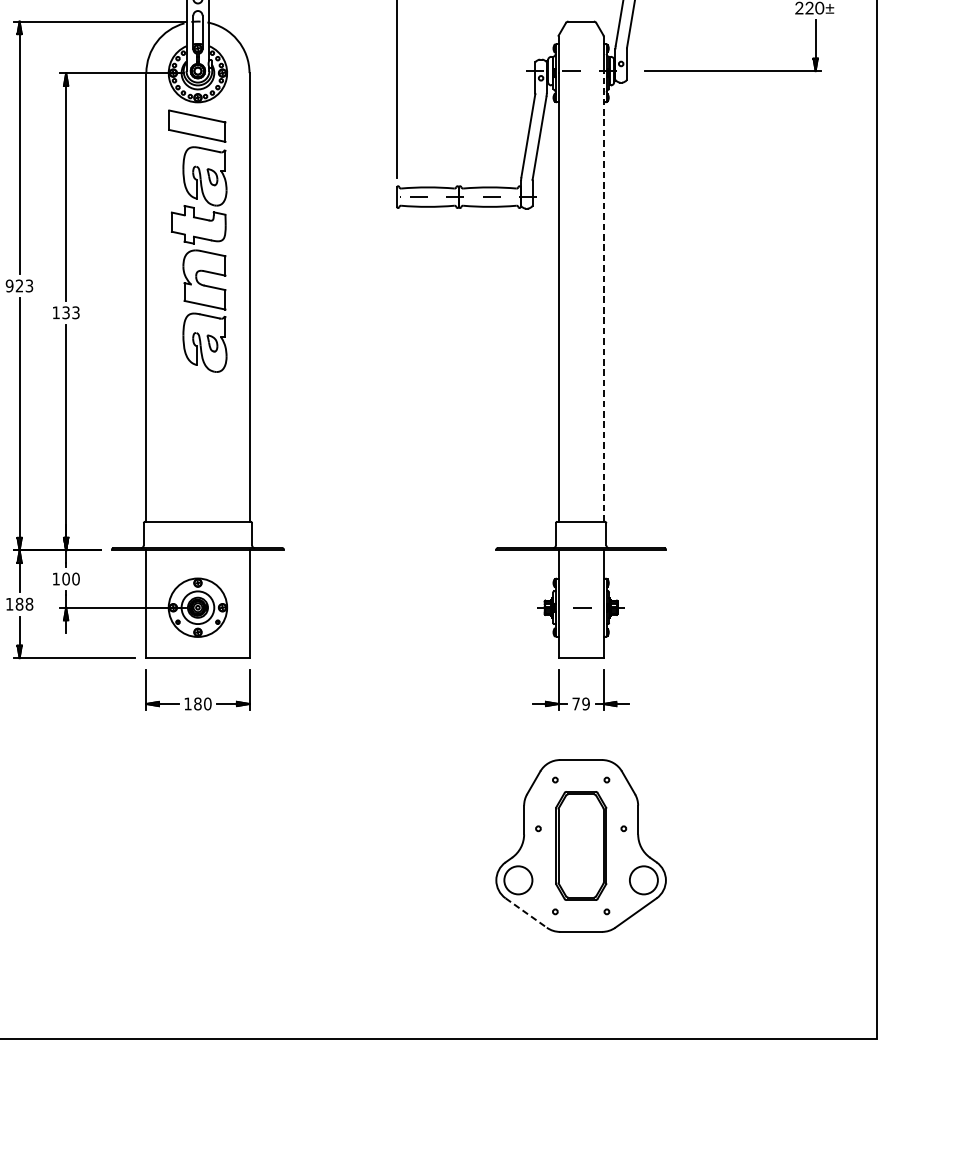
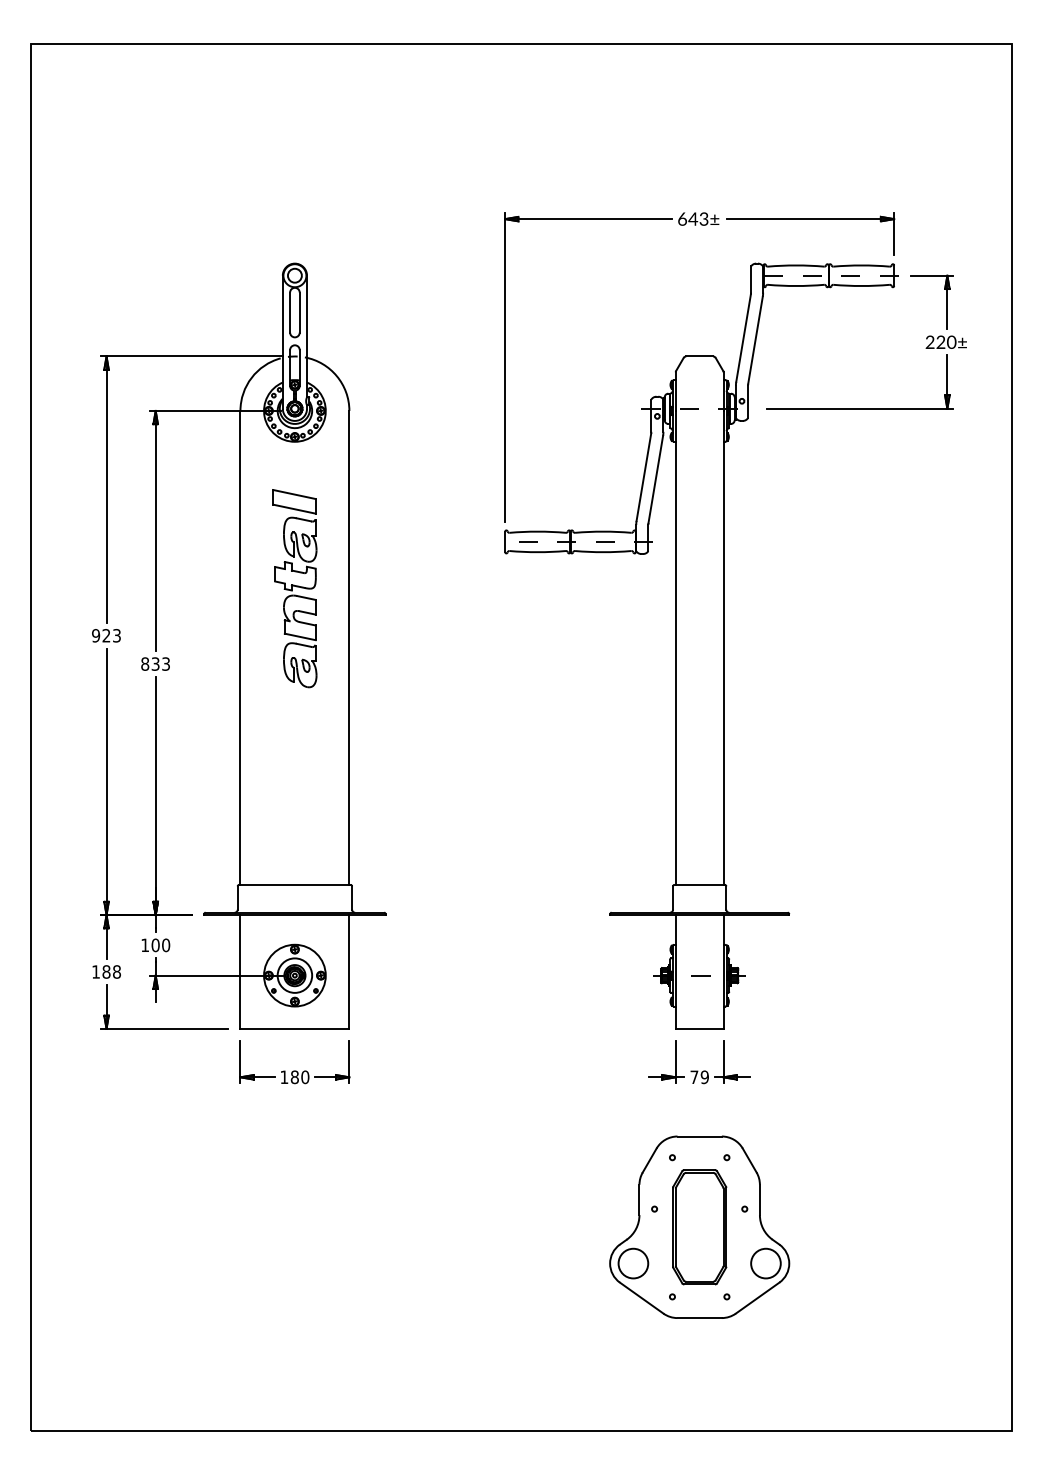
part: (197, 241) -> (294, 588), size x0.71
line: (603, 297) -> (723, 647), dashed -> solid
text: (56, 312) -> (145, 663), 133 -> 833
line: (526, 913) -> (641, 1298), dashed -> solid

